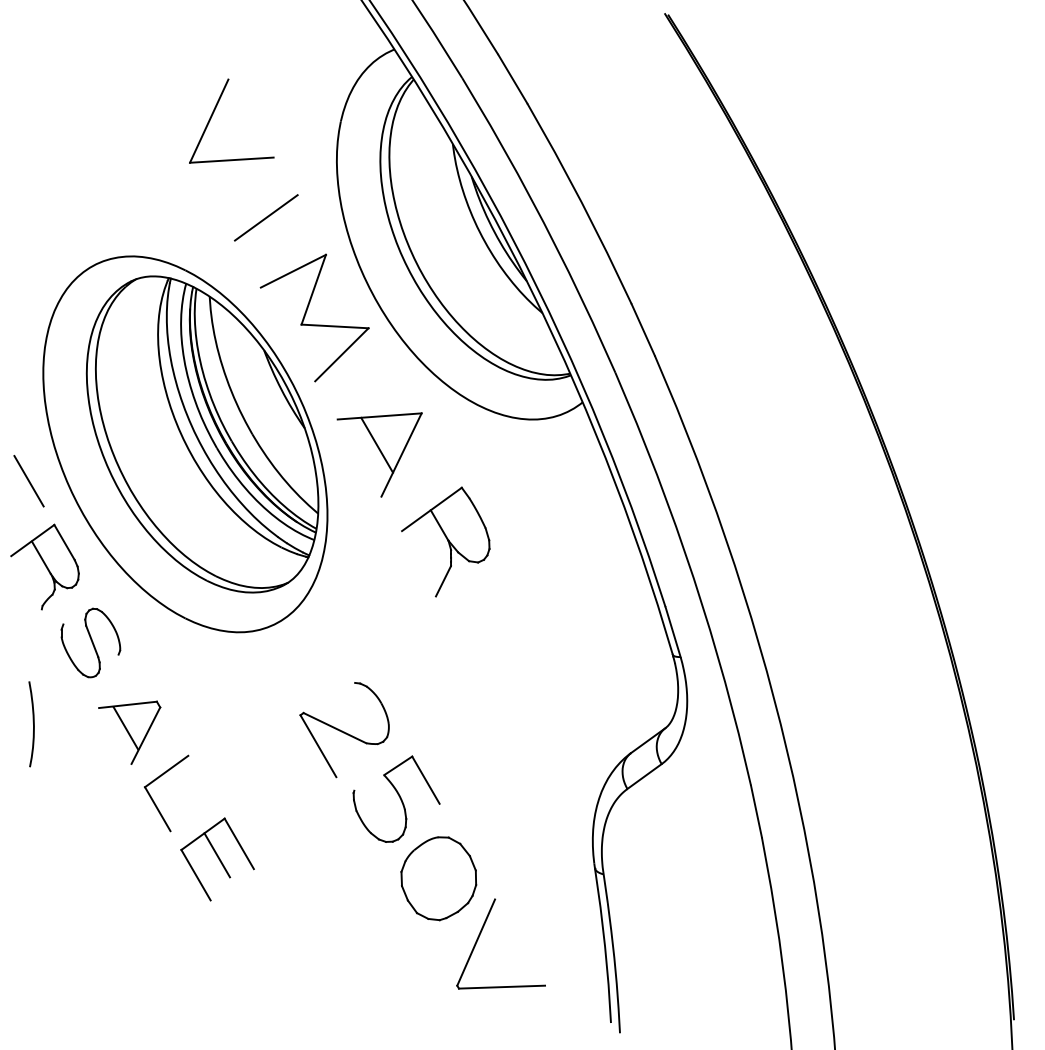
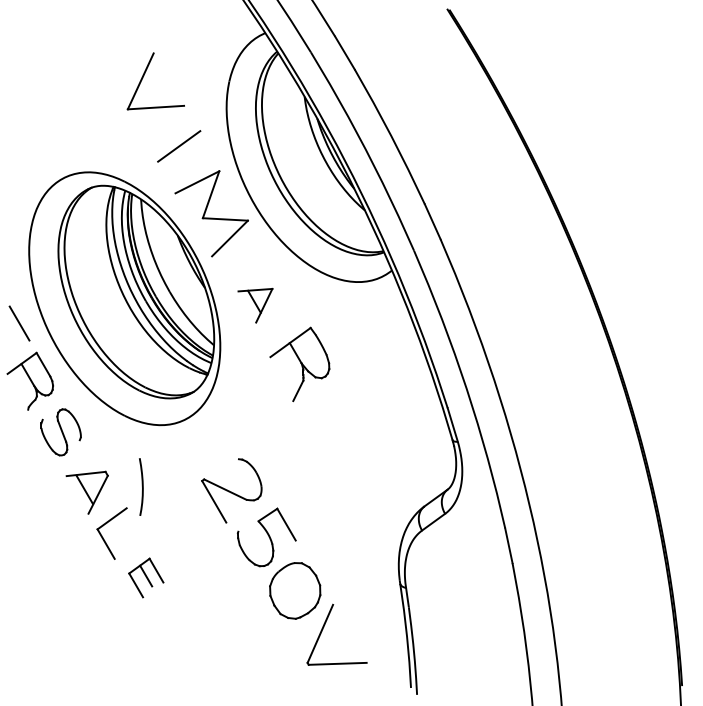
part: (379, 454) -> (255, 305), size x0.6
curve: (31, 723) -> (141, 486), moved
part: (216, 858) -> (145, 577), size x0.7

